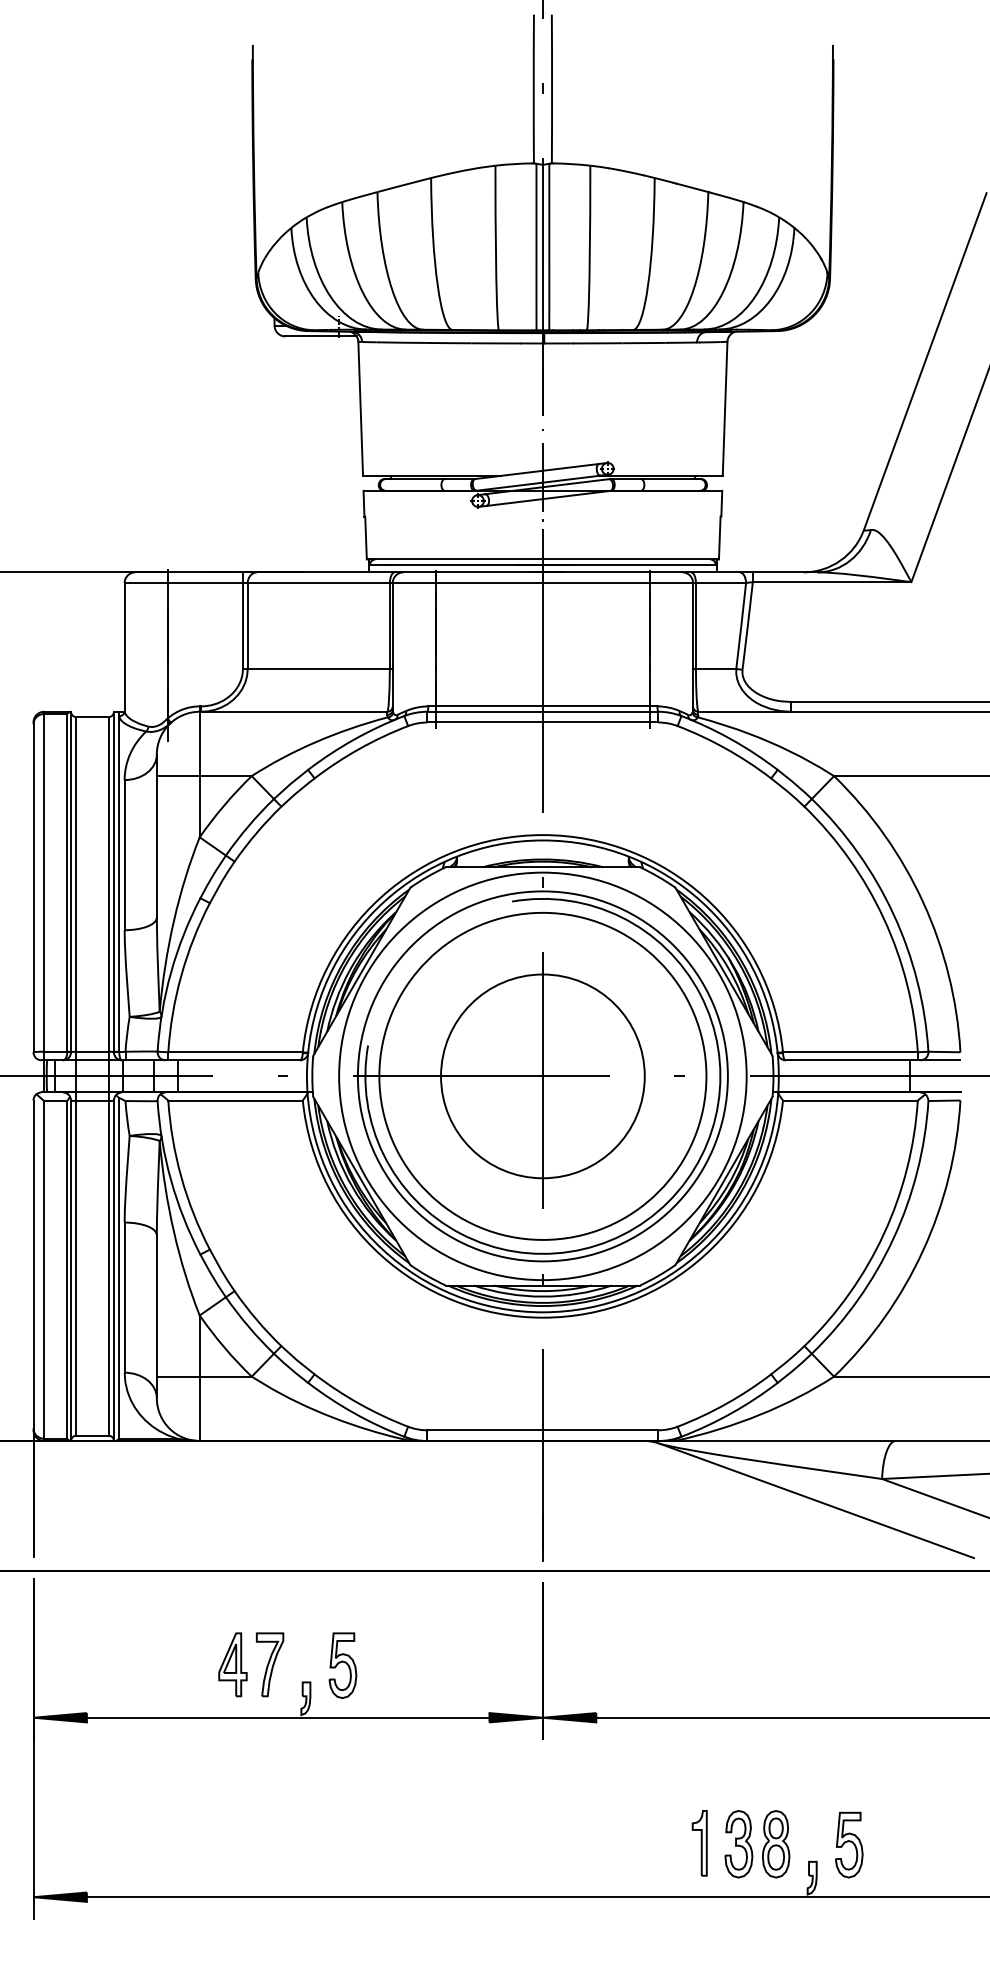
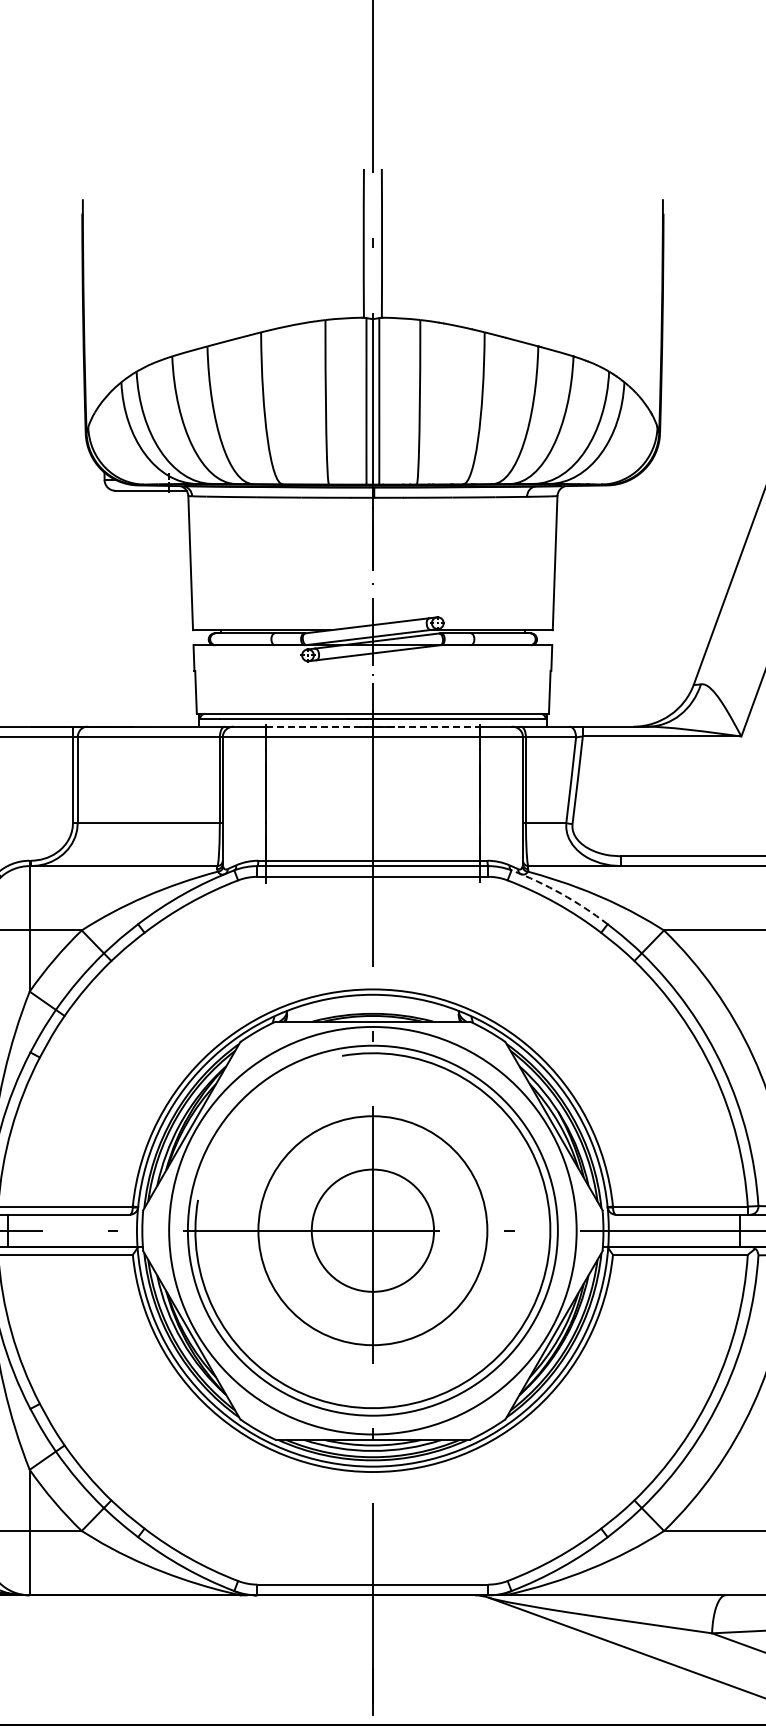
line: (543, 572) -> (373, 726), solid -> dashed
arc: (731, 739) -> (561, 893), solid -> dashed
circle: (542, 1075) -> (372, 1229), size x0.7
circle: (542, 1076) -> (372, 1230), size x0.6

